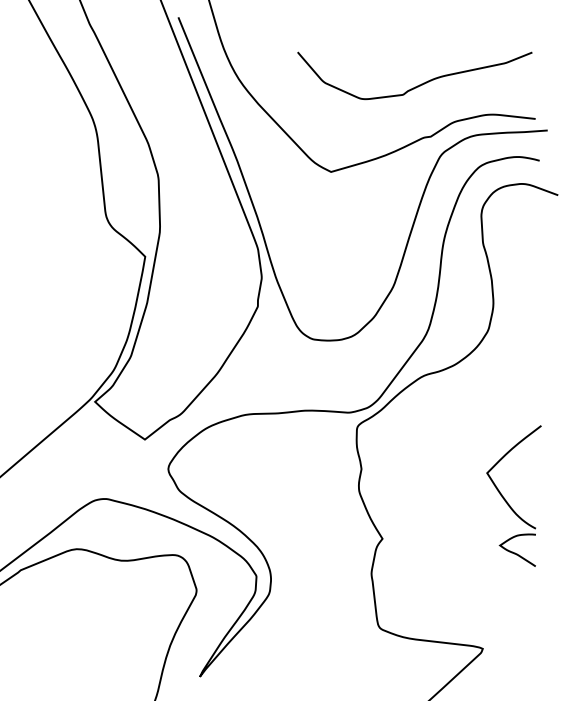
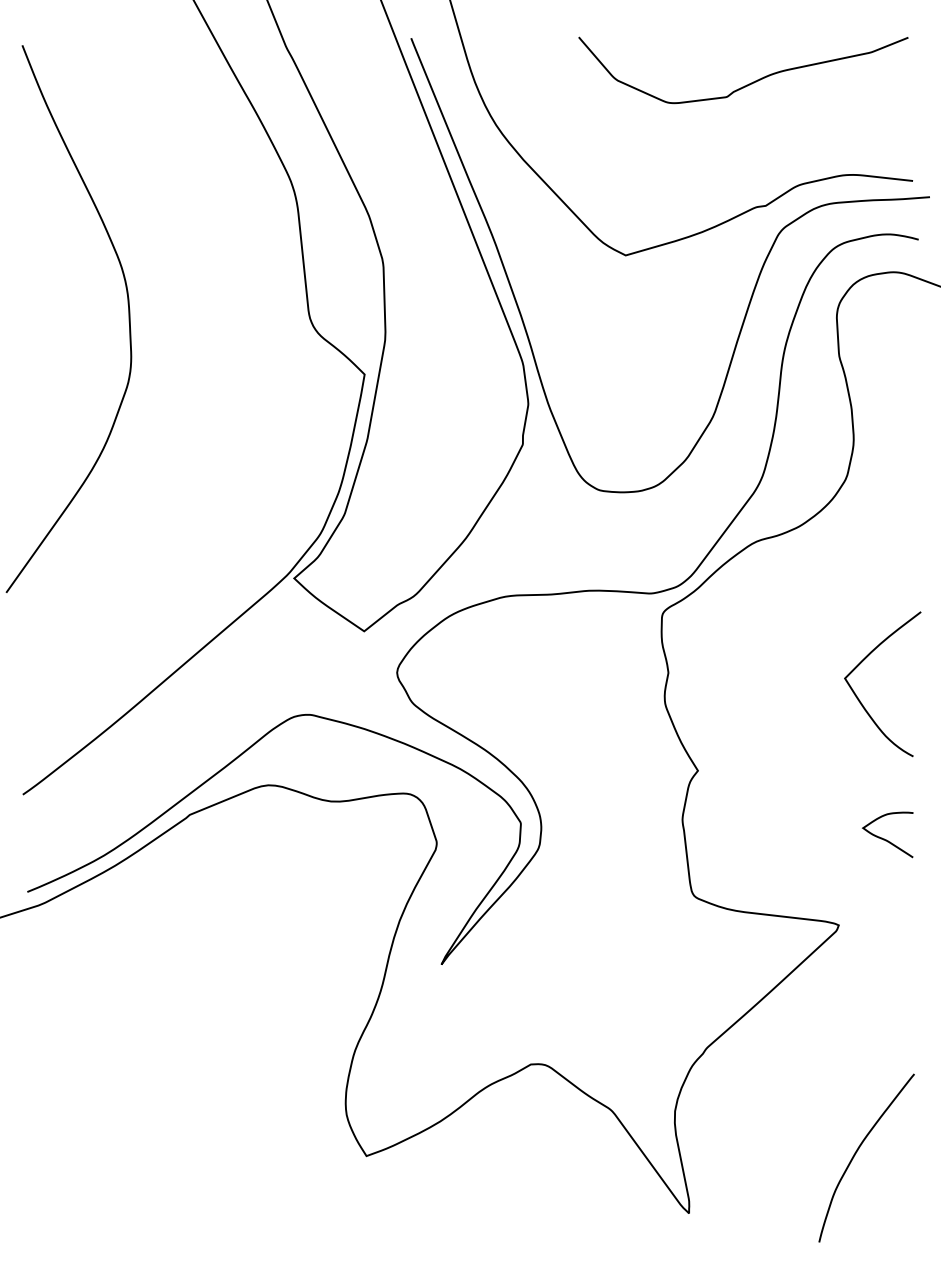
curve: (419, 85) -> (749, 83), moved
curve: (515, 552) -> (884, 838), moved

